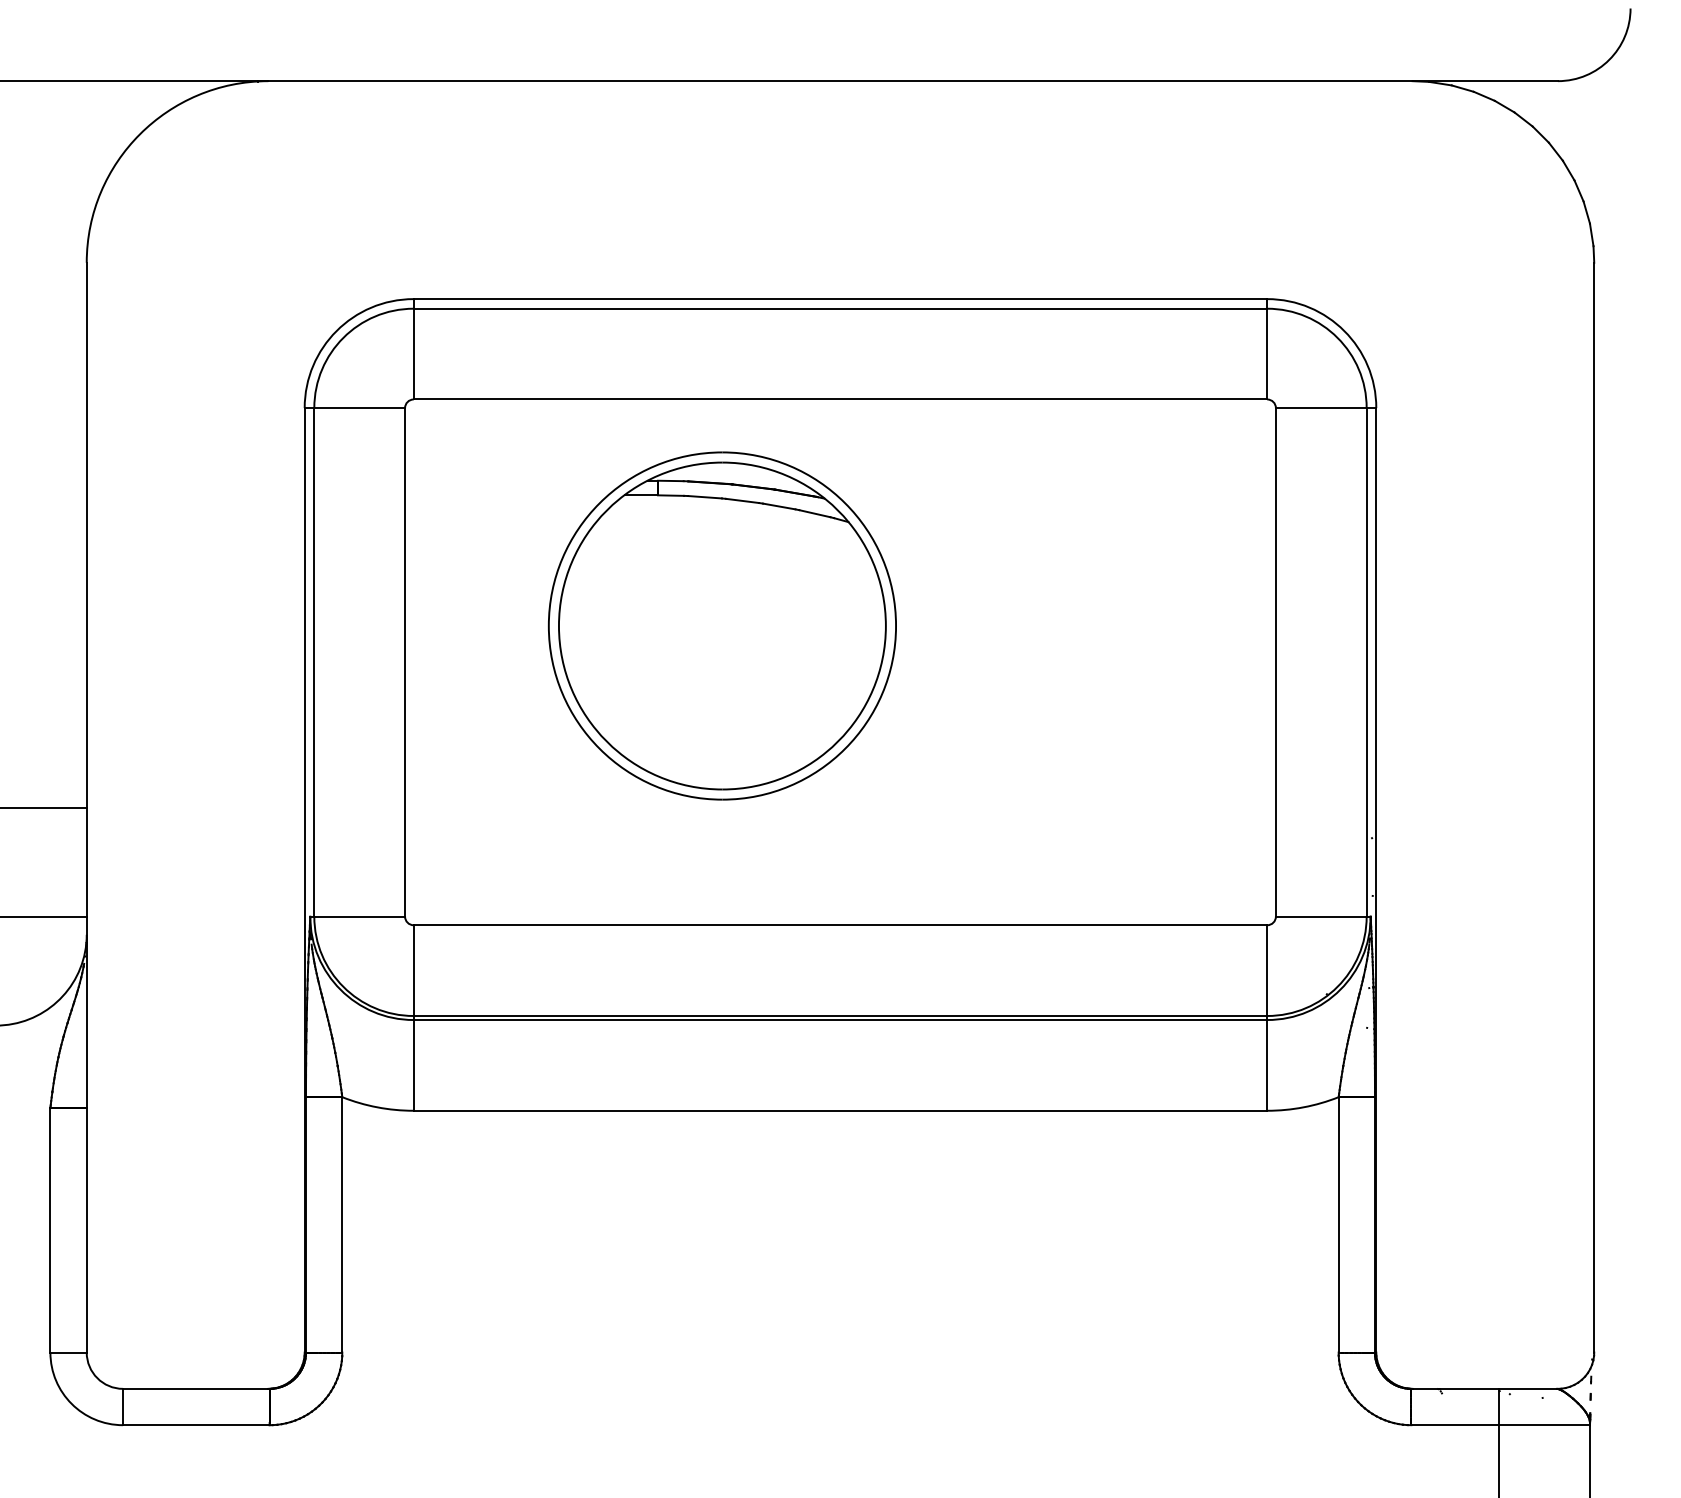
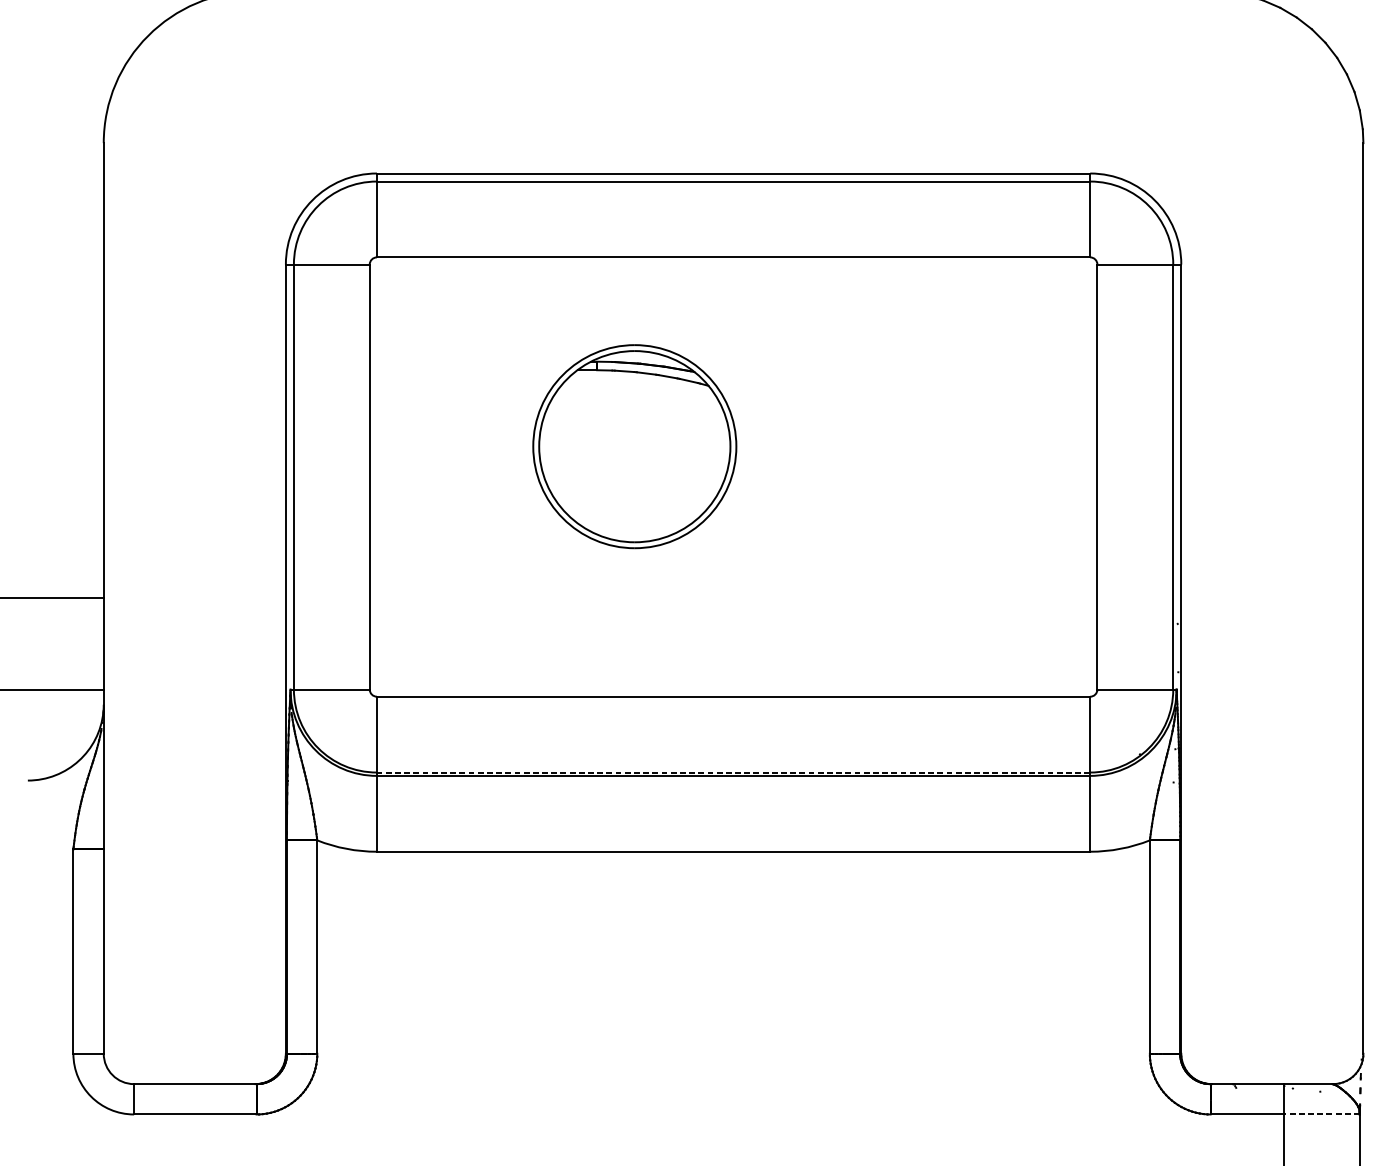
part: (721, 625) -> (634, 446), size x0.7
line: (840, 1015) -> (733, 772), solid -> dashed
line: (1544, 1425) -> (1321, 1114), solid -> dashed

